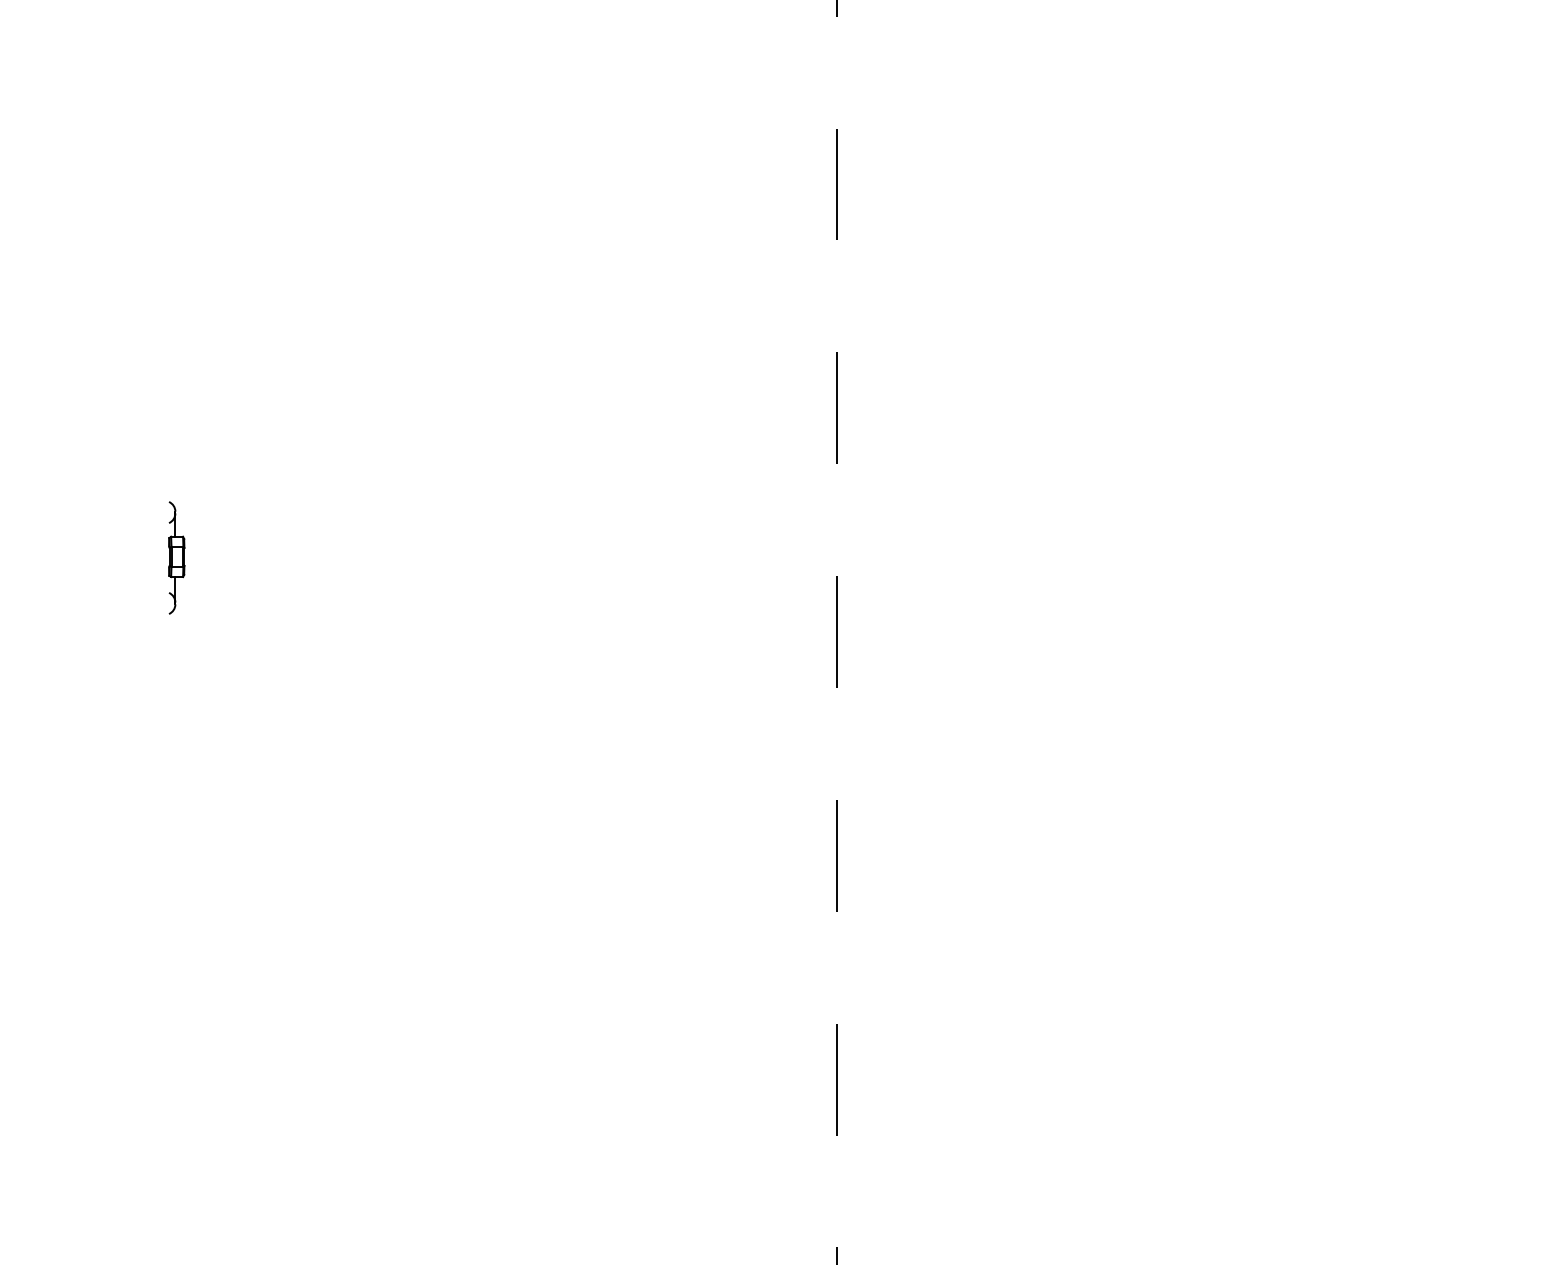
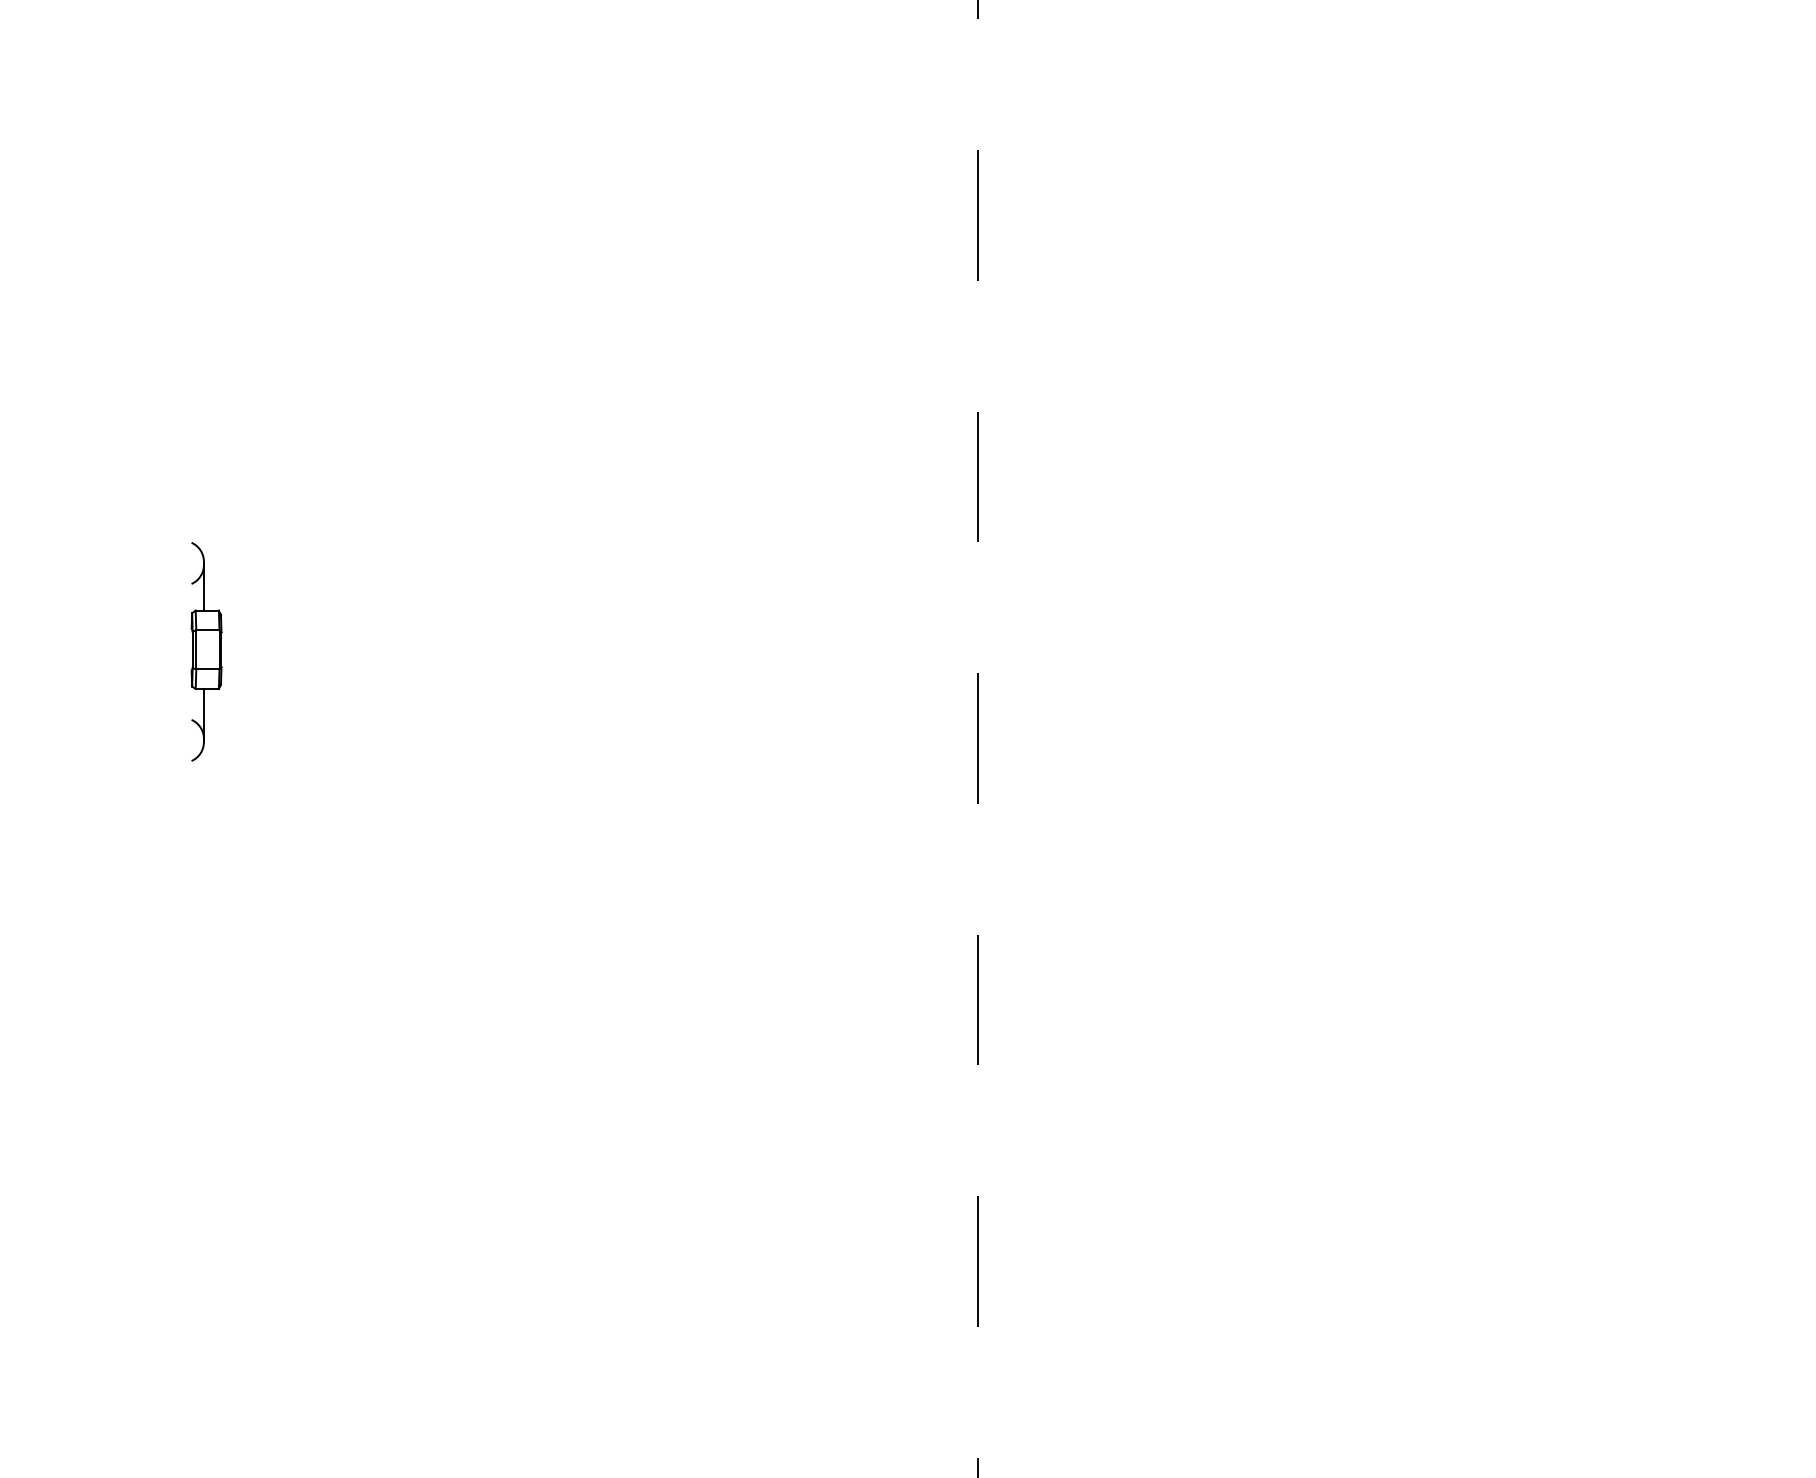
part: (176, 557) -> (206, 651), size x1.67

